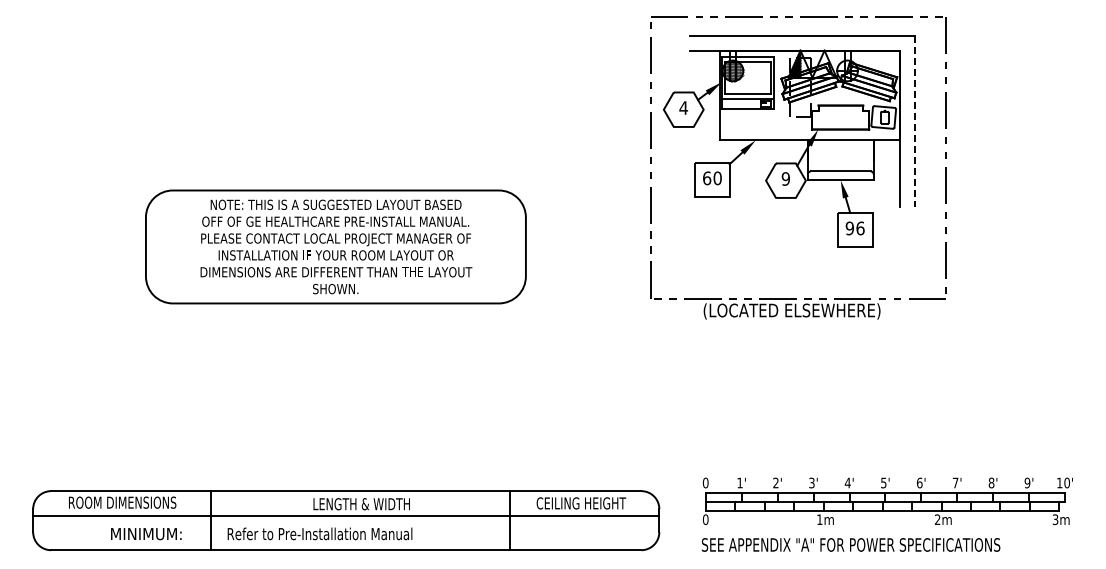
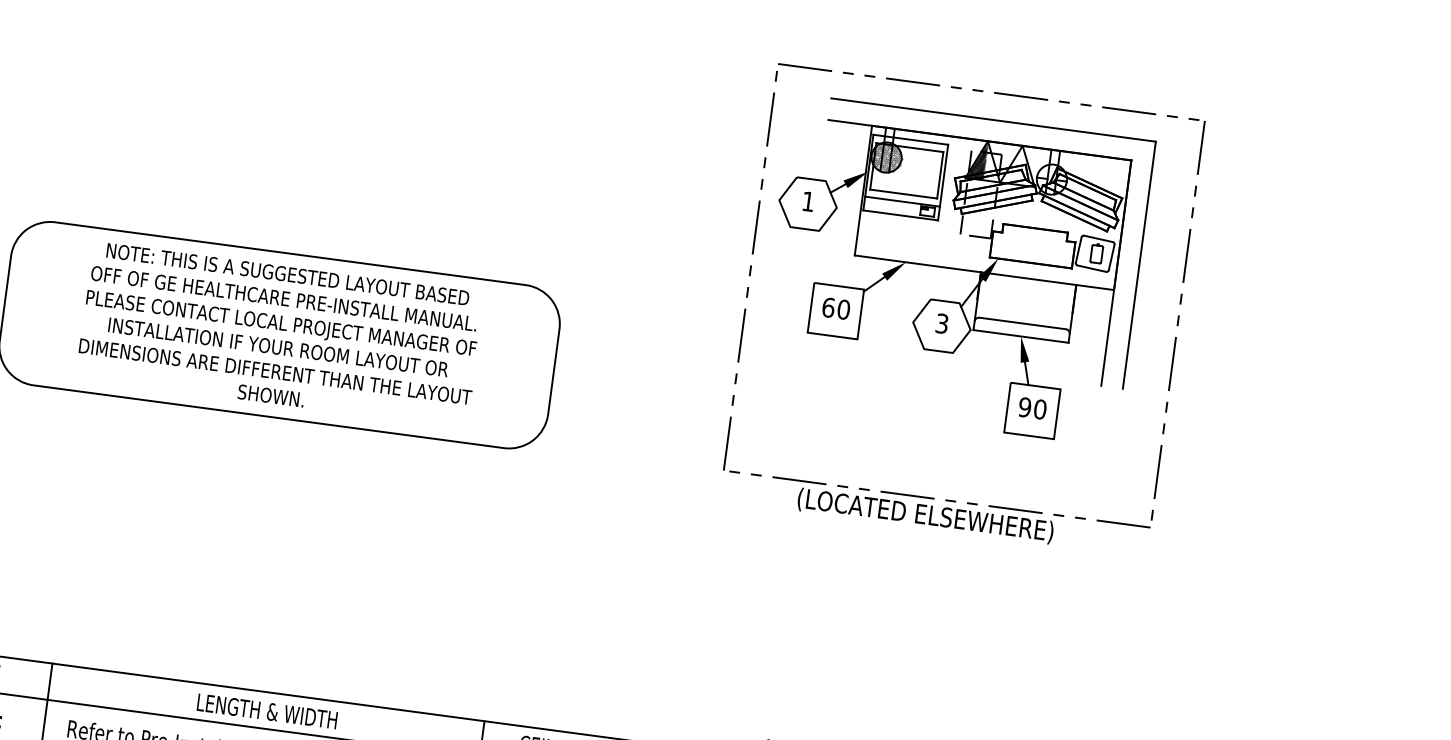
text: (683, 107) -> (808, 200), 4 -> 1
line: (914, 121) -> (1138, 265), dashed -> solid
text: (785, 178) -> (941, 322), 9 -> 3
text: (860, 227) -> (1040, 408), 96 -> 90

